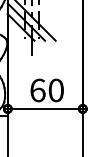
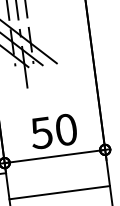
text: (37, 90) -> (41, 133), 60 -> 50
line: (44, 135) -> (58, 192), added

